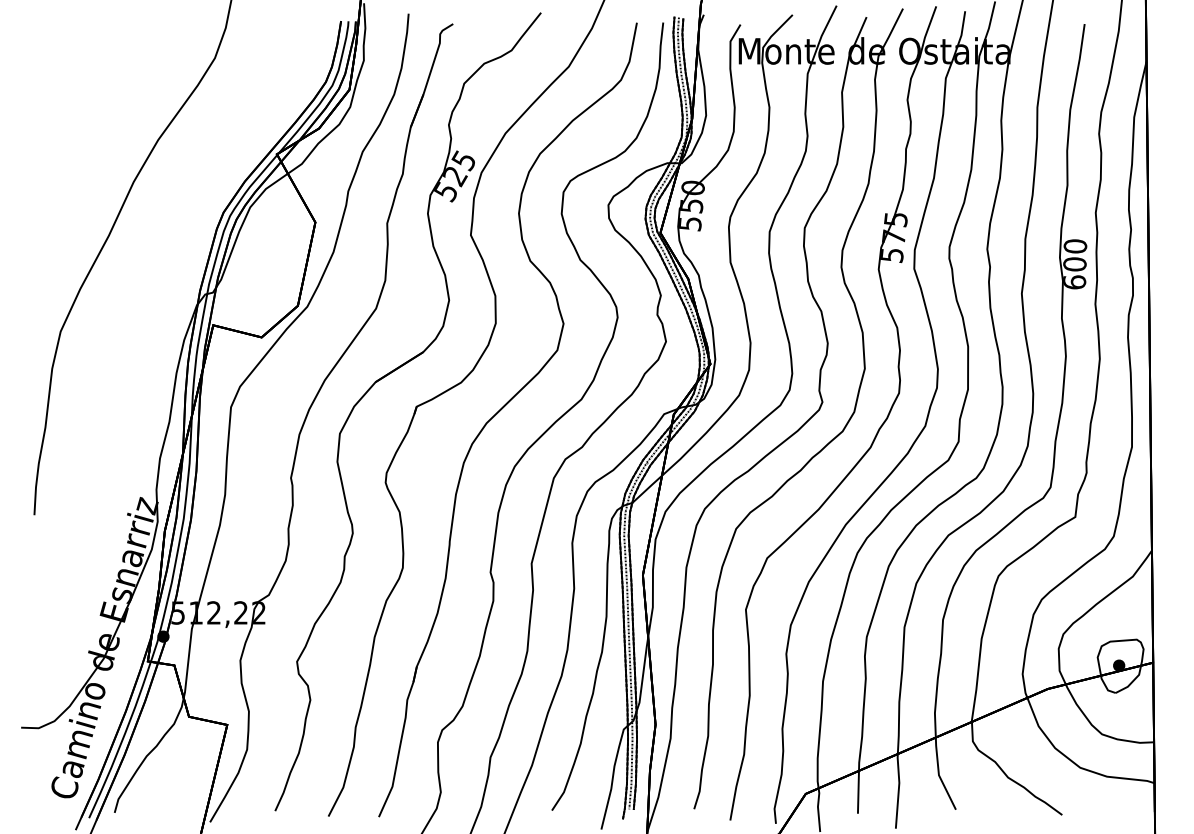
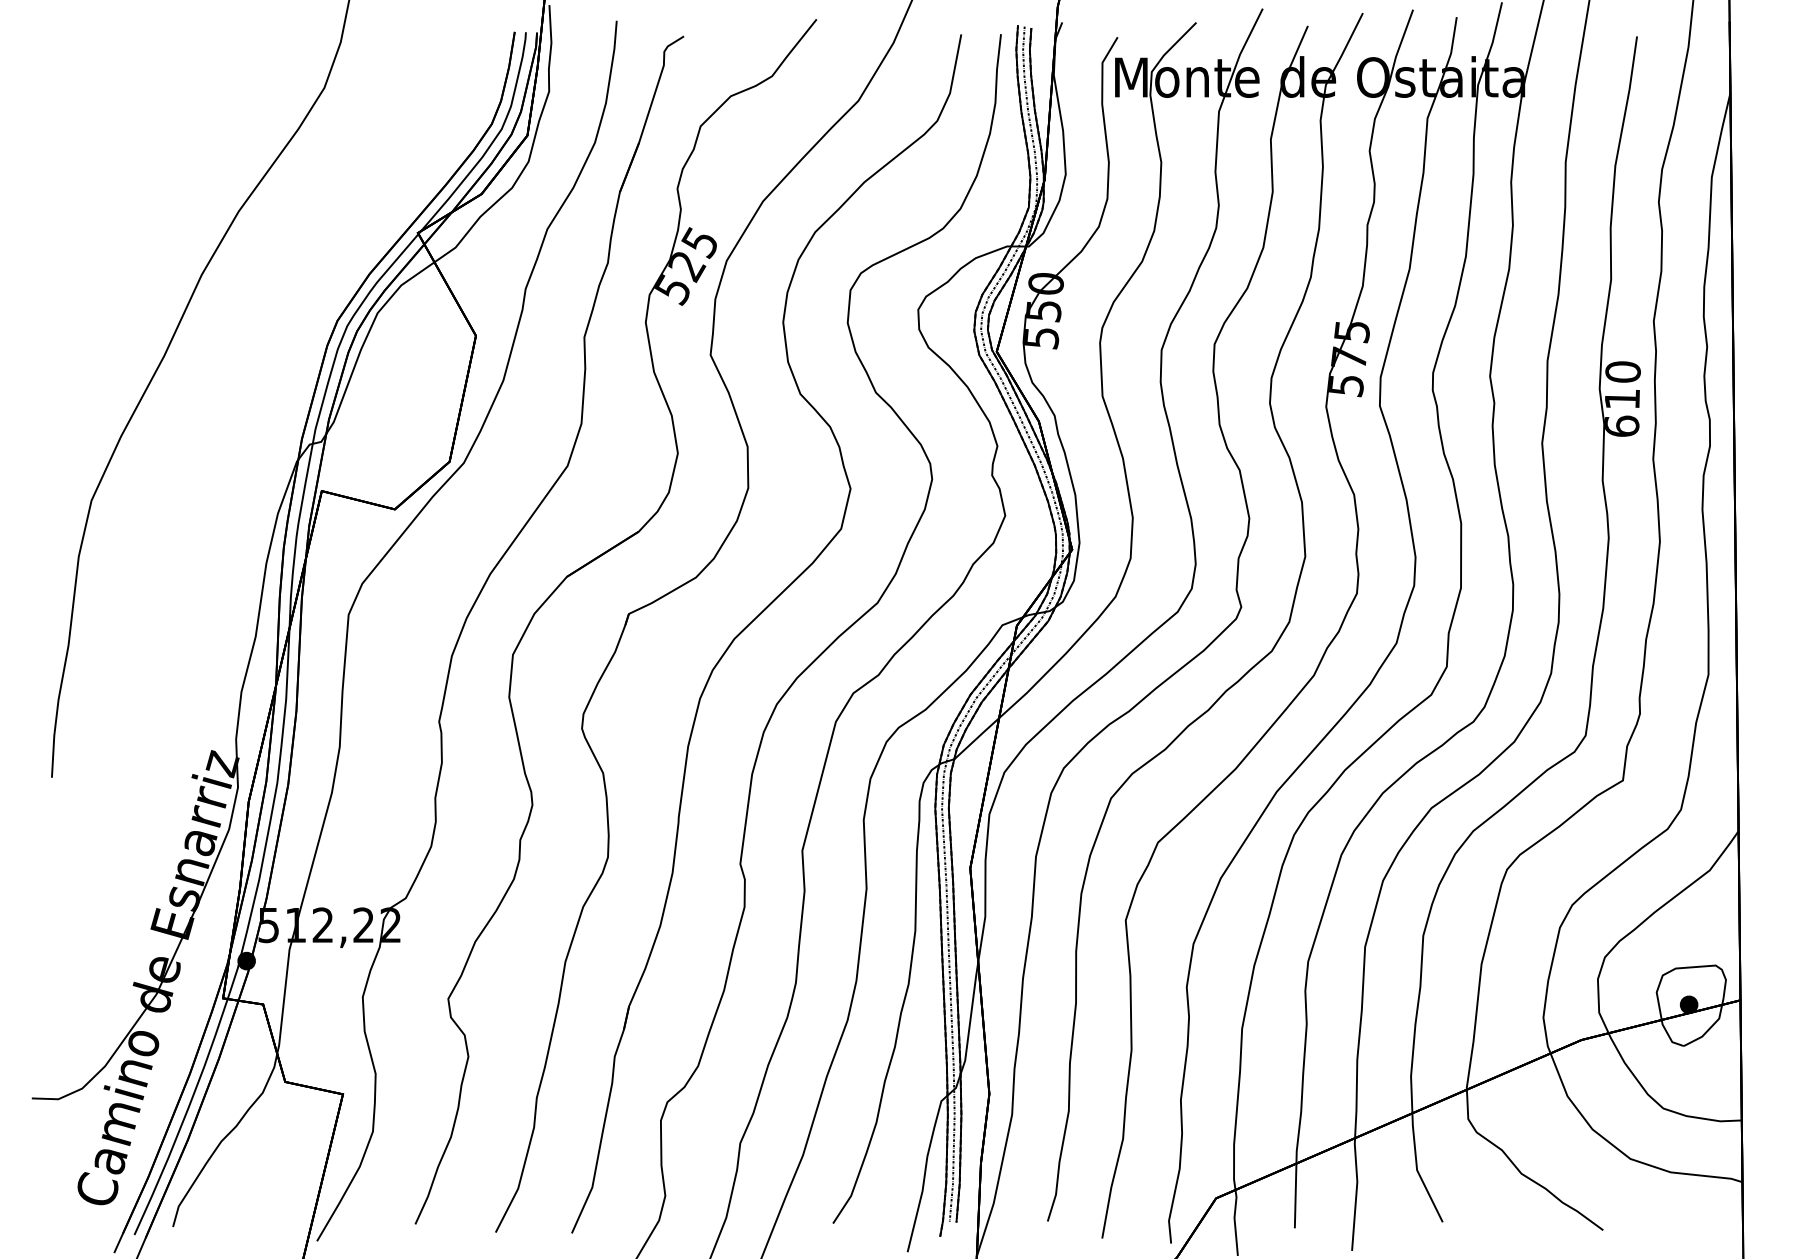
text: (1074, 264) -> (1621, 399), 600 -> 610

